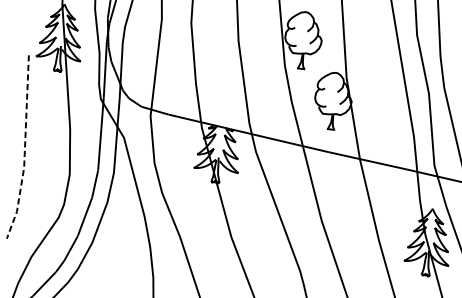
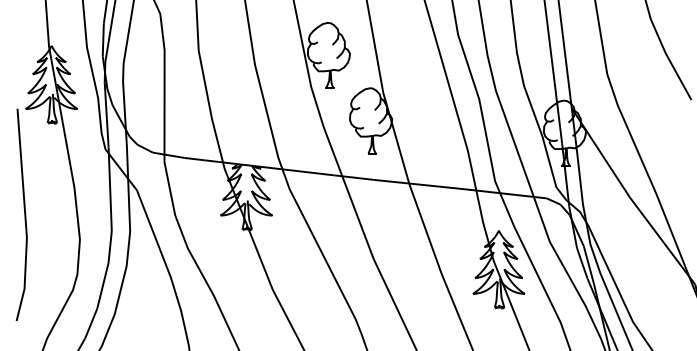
line: (25, 149) -> (25, 216), dashed -> solid

